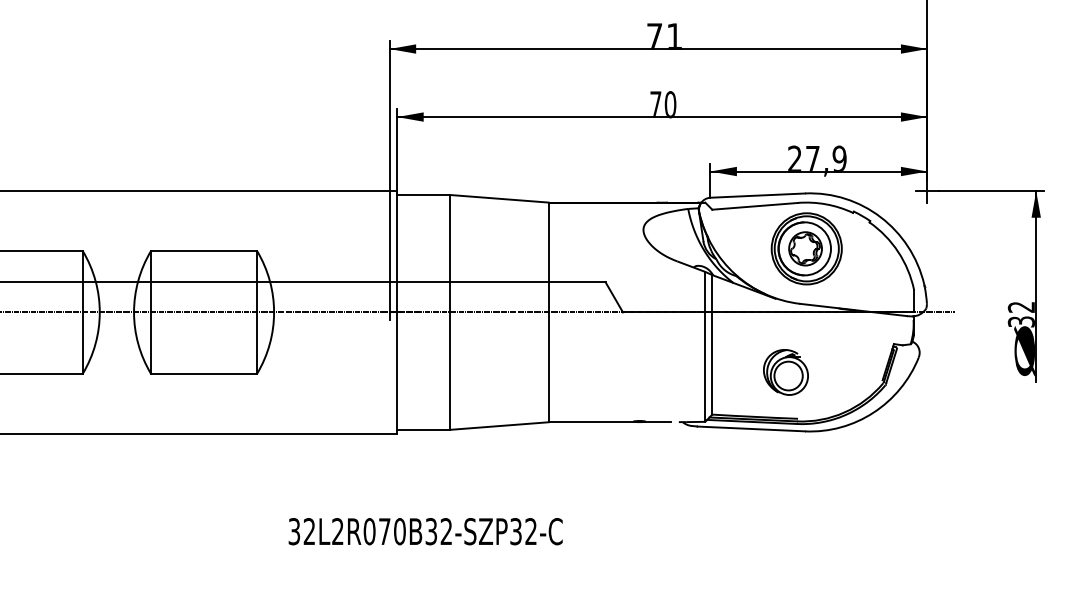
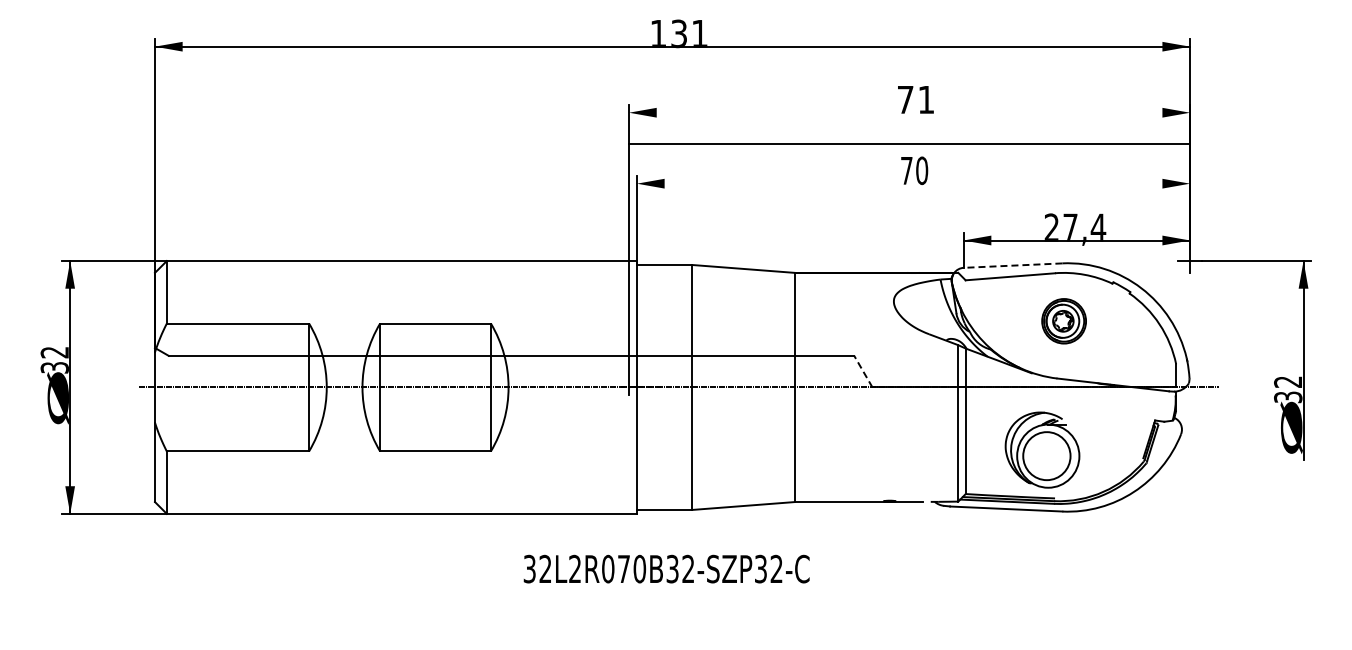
line: (658, 48) -> (909, 143), moved
line: (662, 116) -> (913, 183), removed
text: (839, 158) -> (1098, 226), 27,9 -> 27,4
line: (757, 195) -> (1012, 265), solid -> dashed
part: (806, 249) -> (1063, 321), size x0.6
line: (614, 297) -> (863, 371), solid -> dashed
part: (785, 371) -> (1042, 449), size x1.6
text: (425, 531) -> (666, 568), moved

